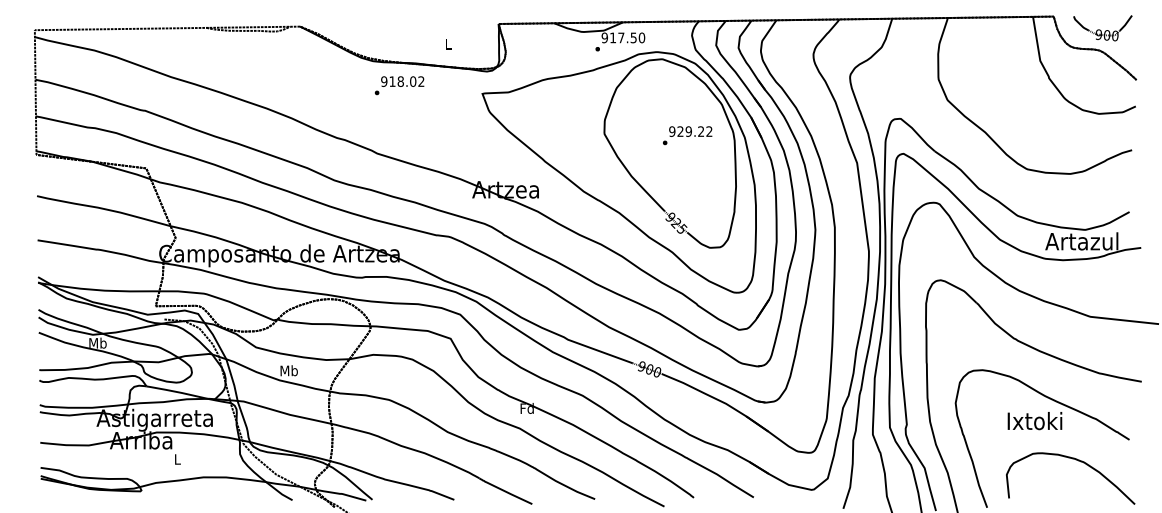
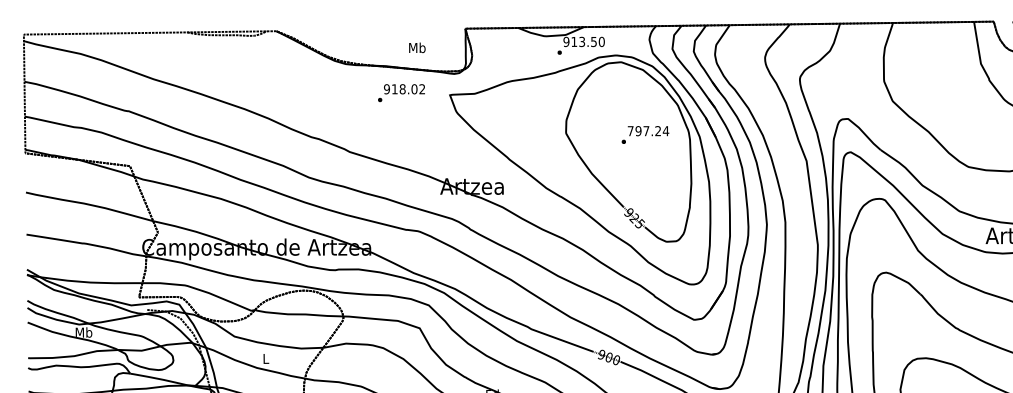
text: (621, 37) -> (582, 41), 917.50 -> 913.50
text: (447, 43) -> (416, 47), L -> Mb
text: (399, 85) -> (401, 92), moved
text: (690, 131) -> (648, 131), 929.22 -> 797.24
text: (288, 370) -> (265, 358), Mb -> L

